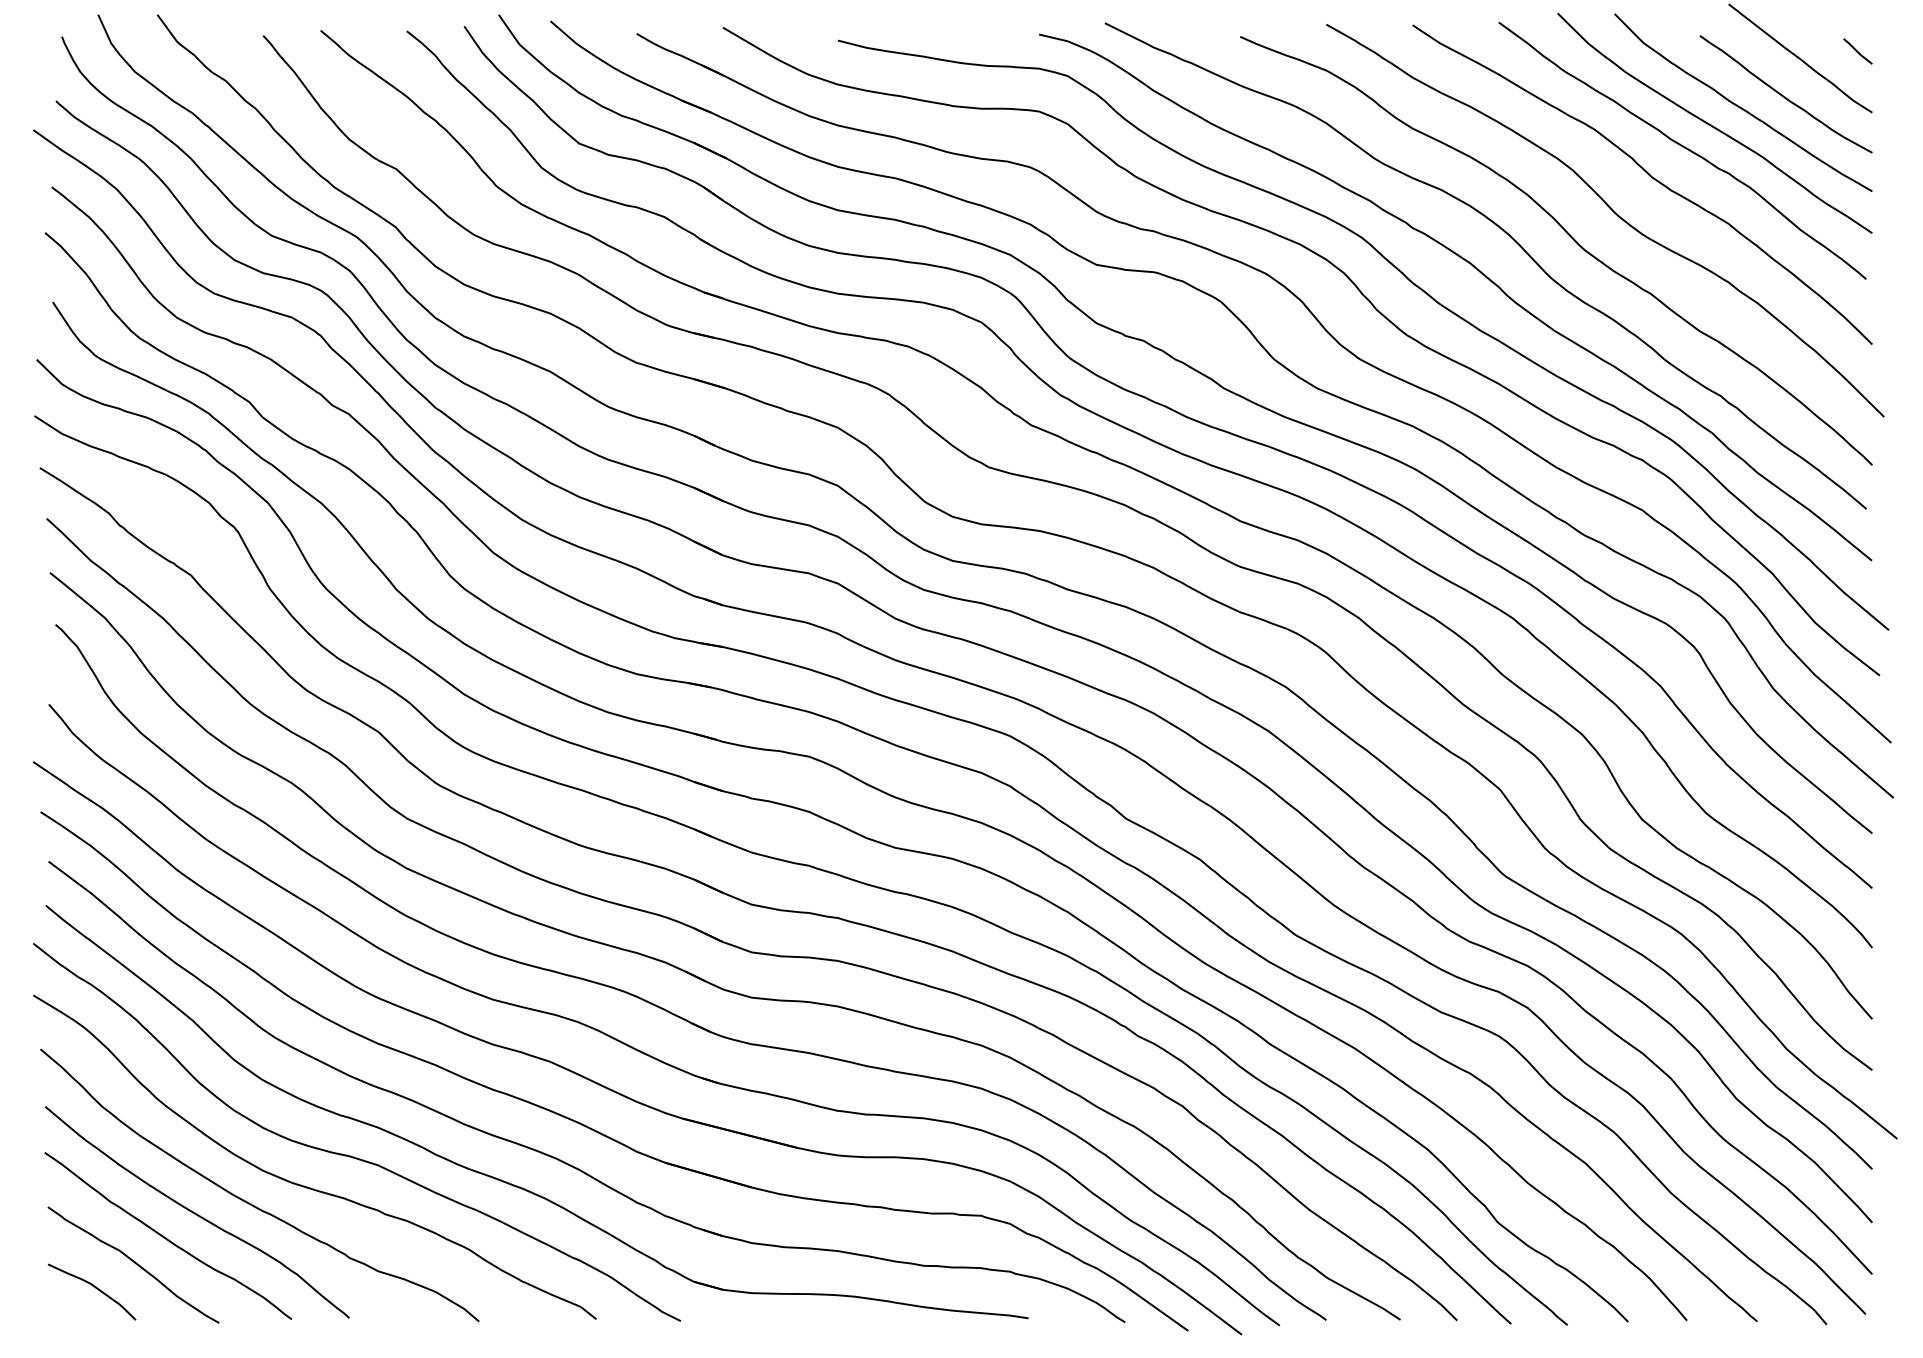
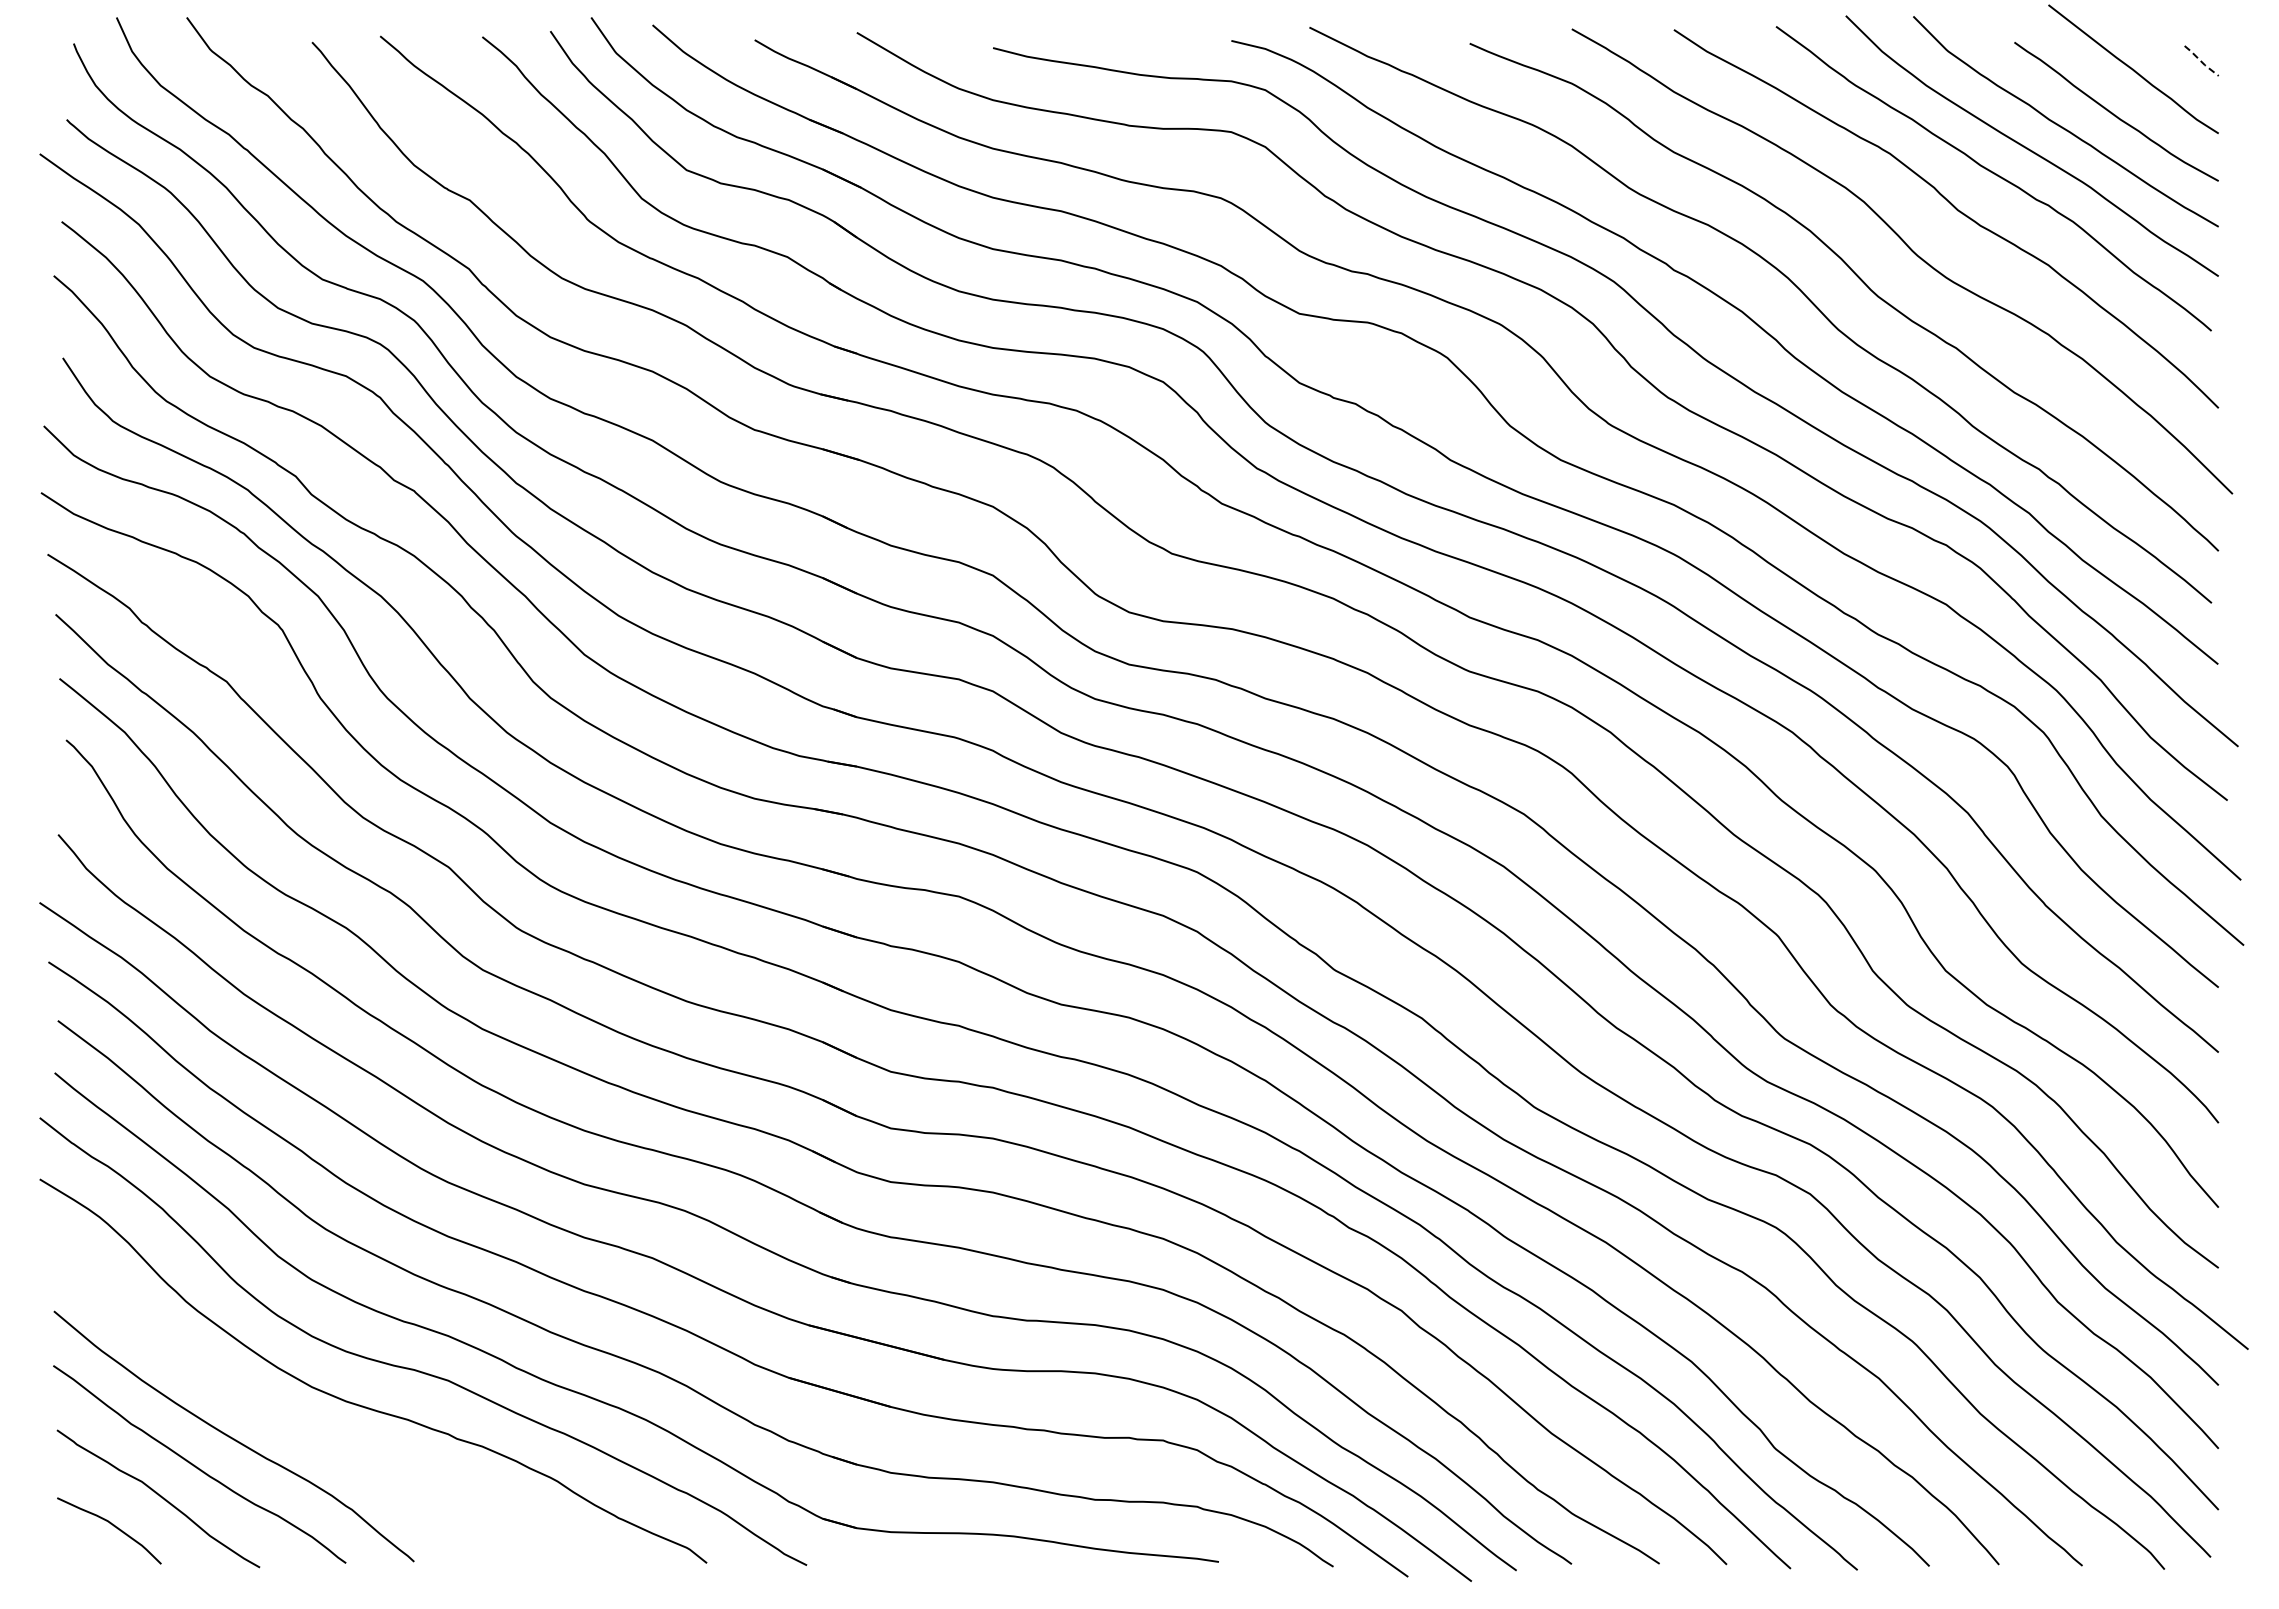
line: (1857, 51) -> (2201, 61), solid -> dashed
curve: (251, 1203) -> (298, 1426), removed

